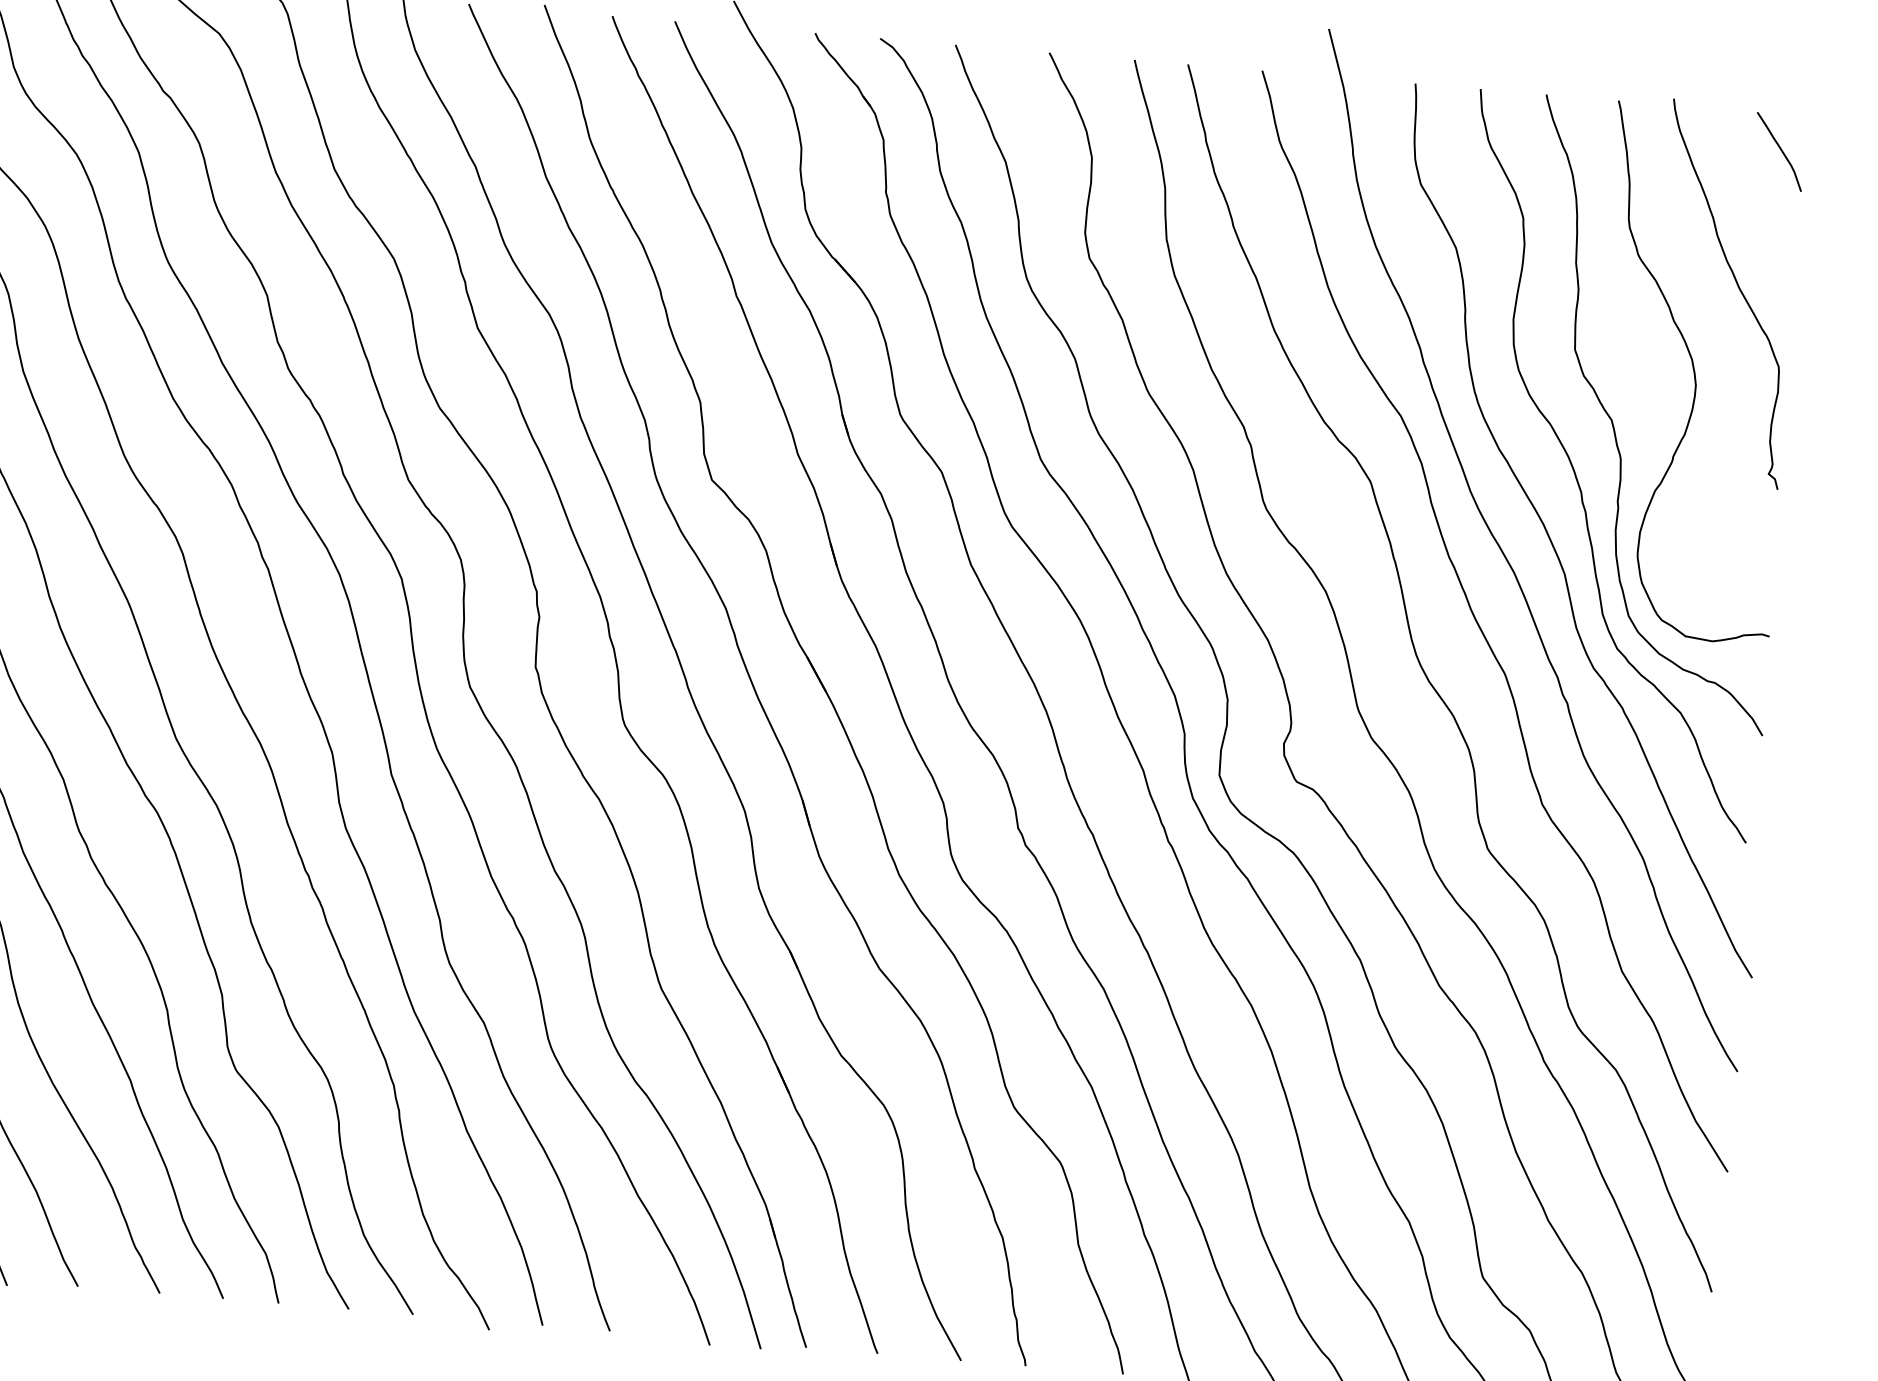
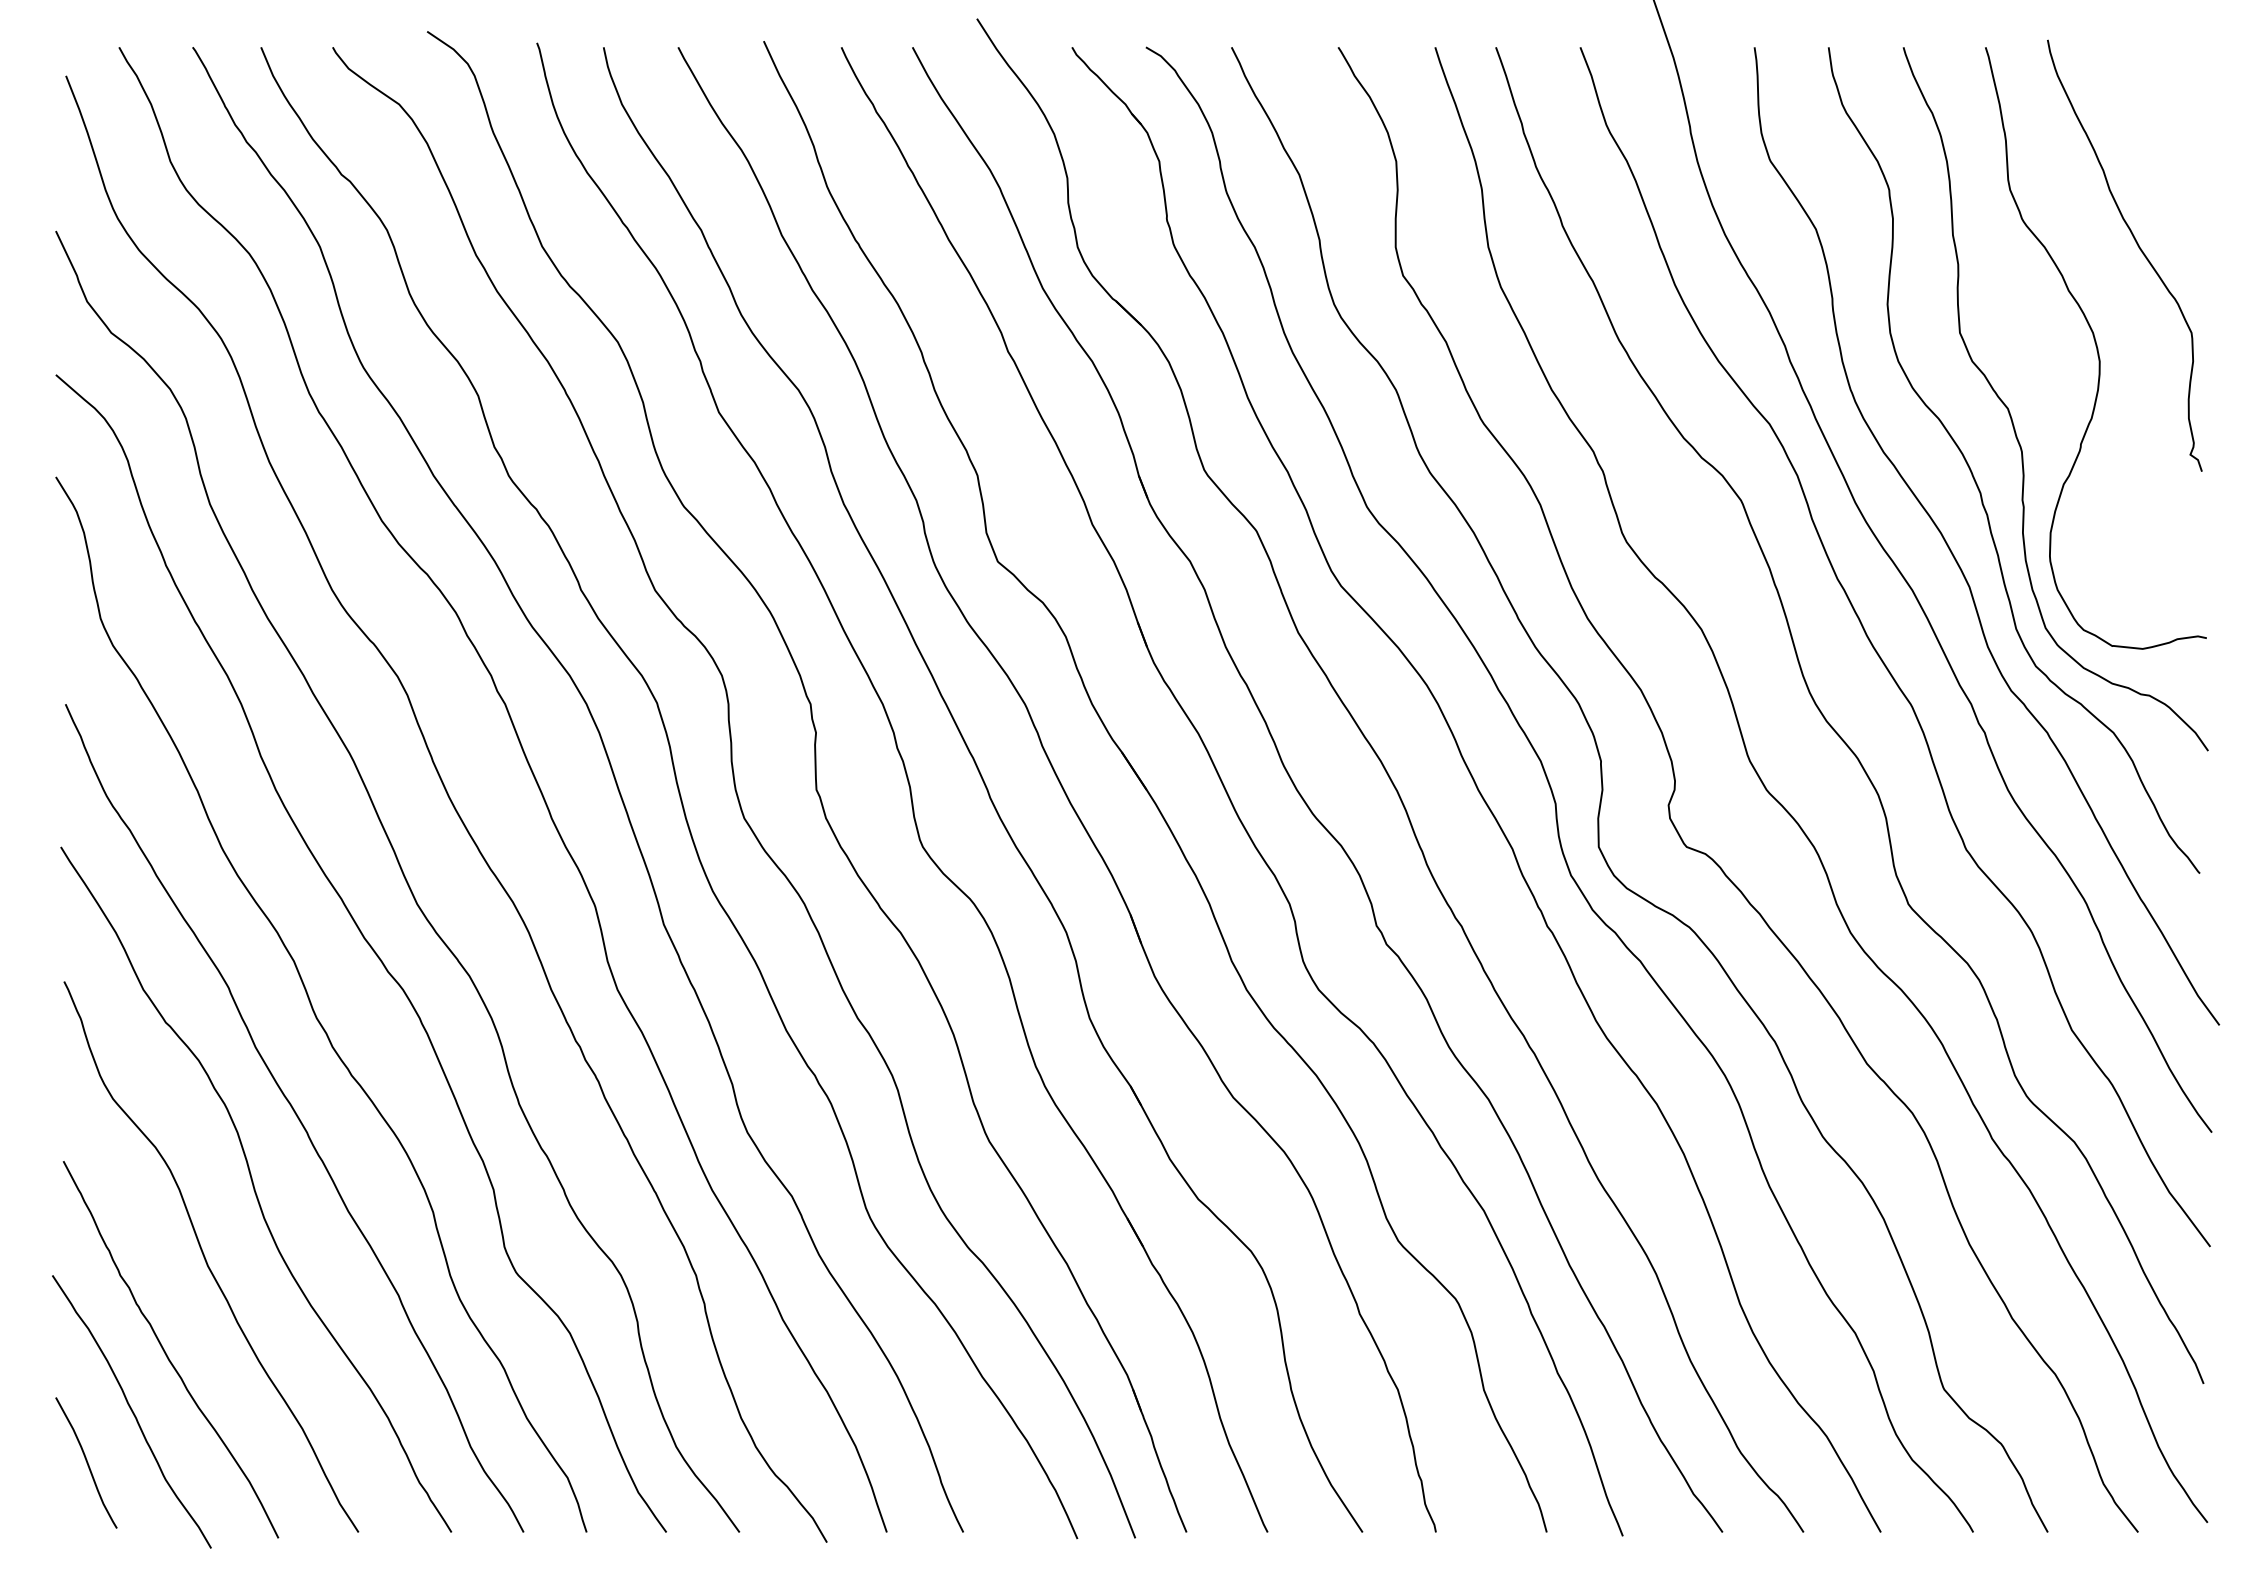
curve: (1780, 150) -> (2173, 88), removed

